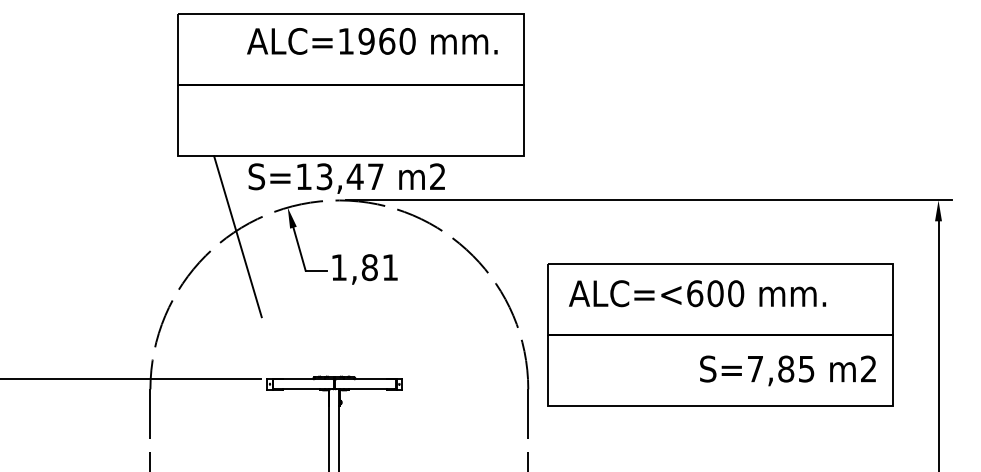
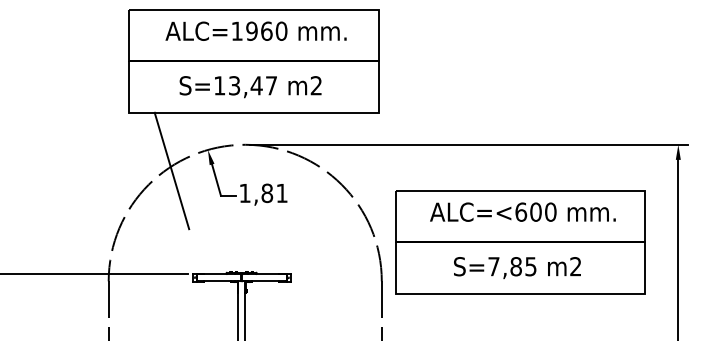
text: (372, 41) -> (256, 31), moved
text: (346, 178) -> (250, 87), moved
text: (697, 293) -> (522, 212), moved
text: (787, 370) -> (517, 267), moved

